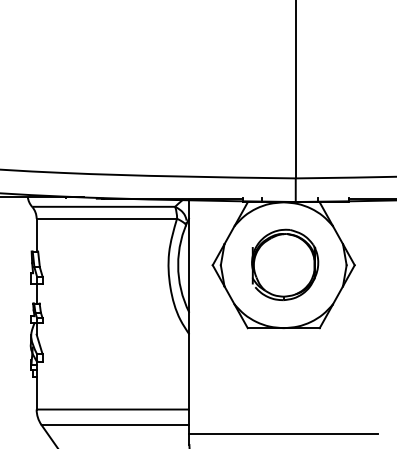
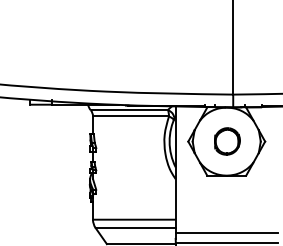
part: (285, 265) -> (227, 141), size x0.7

